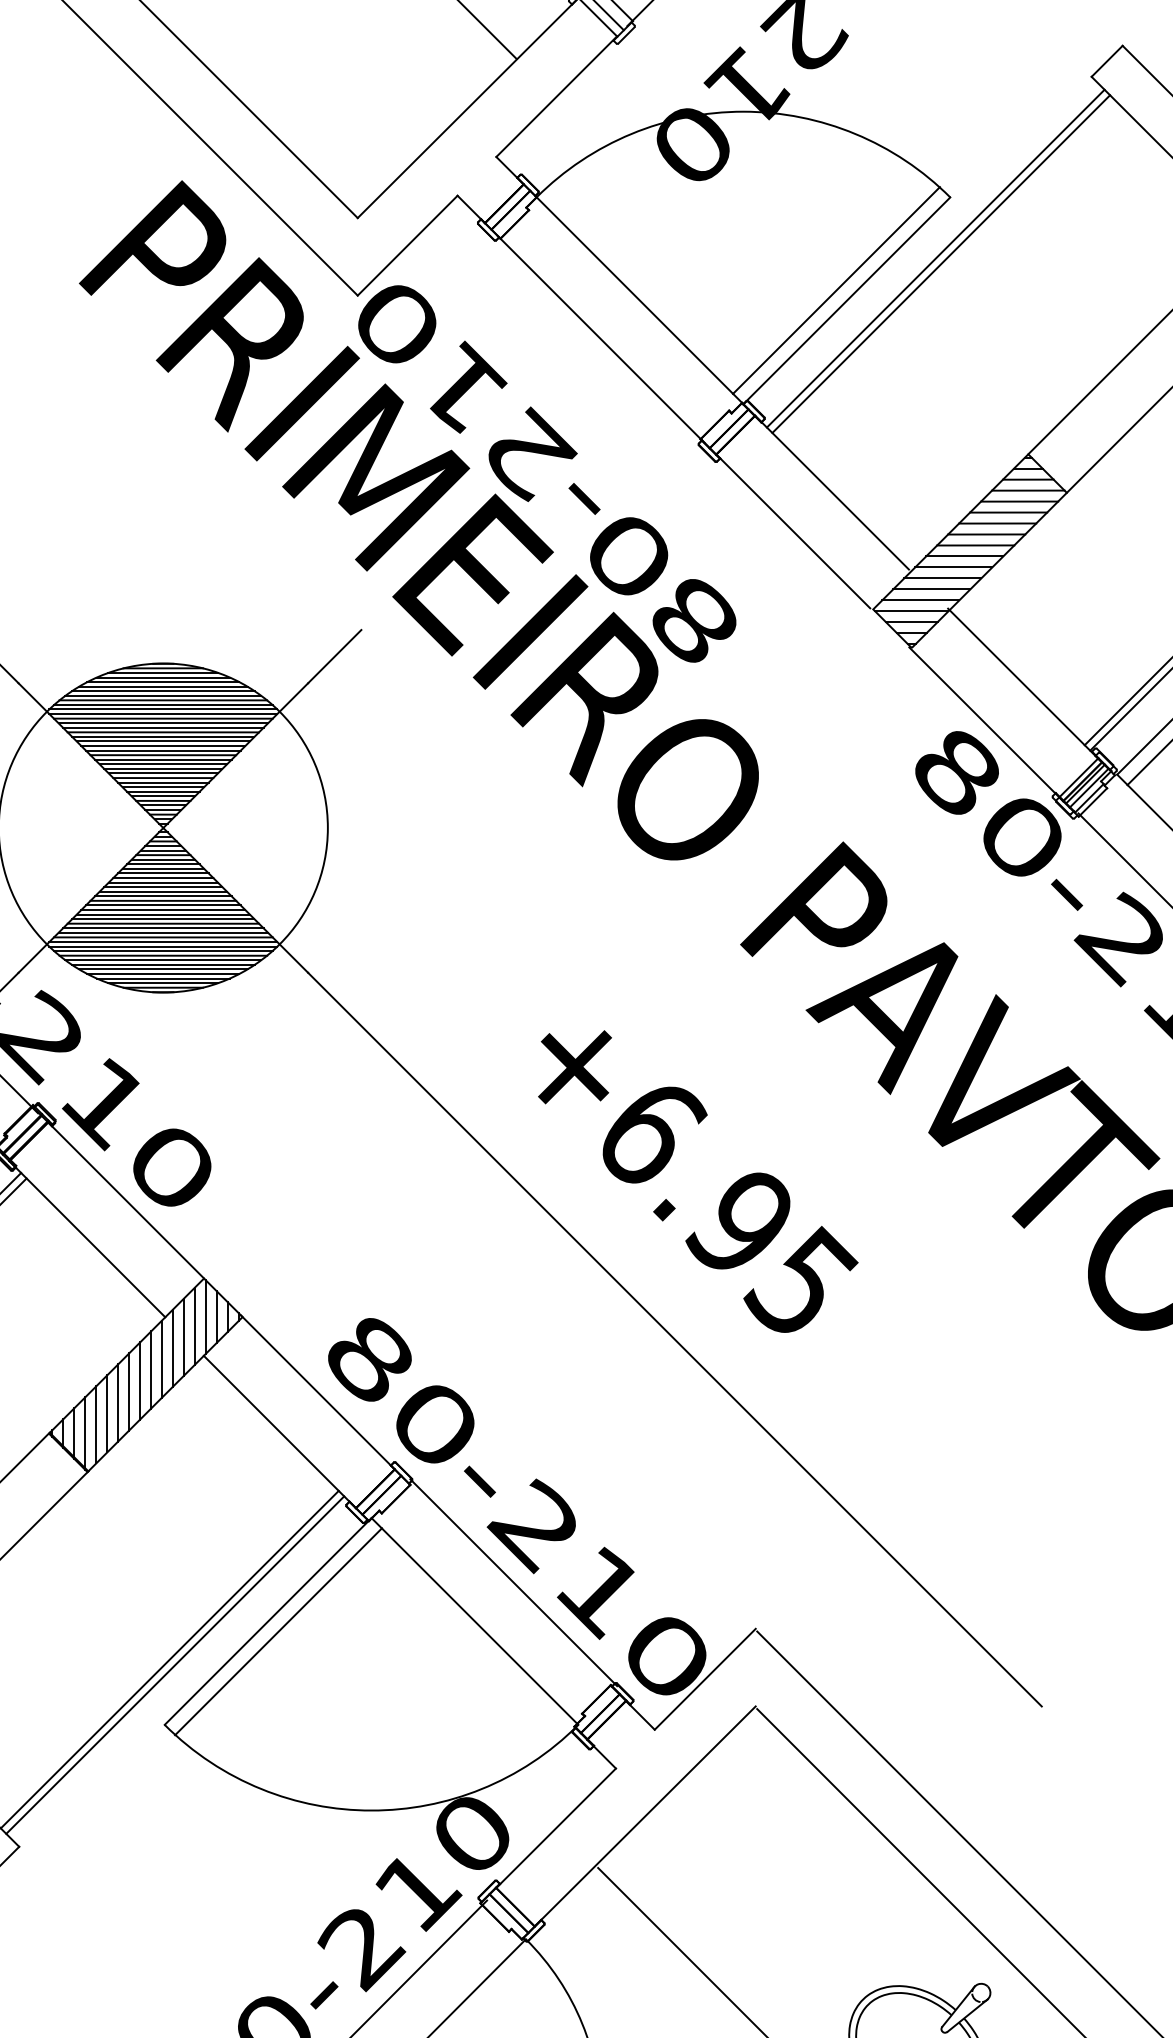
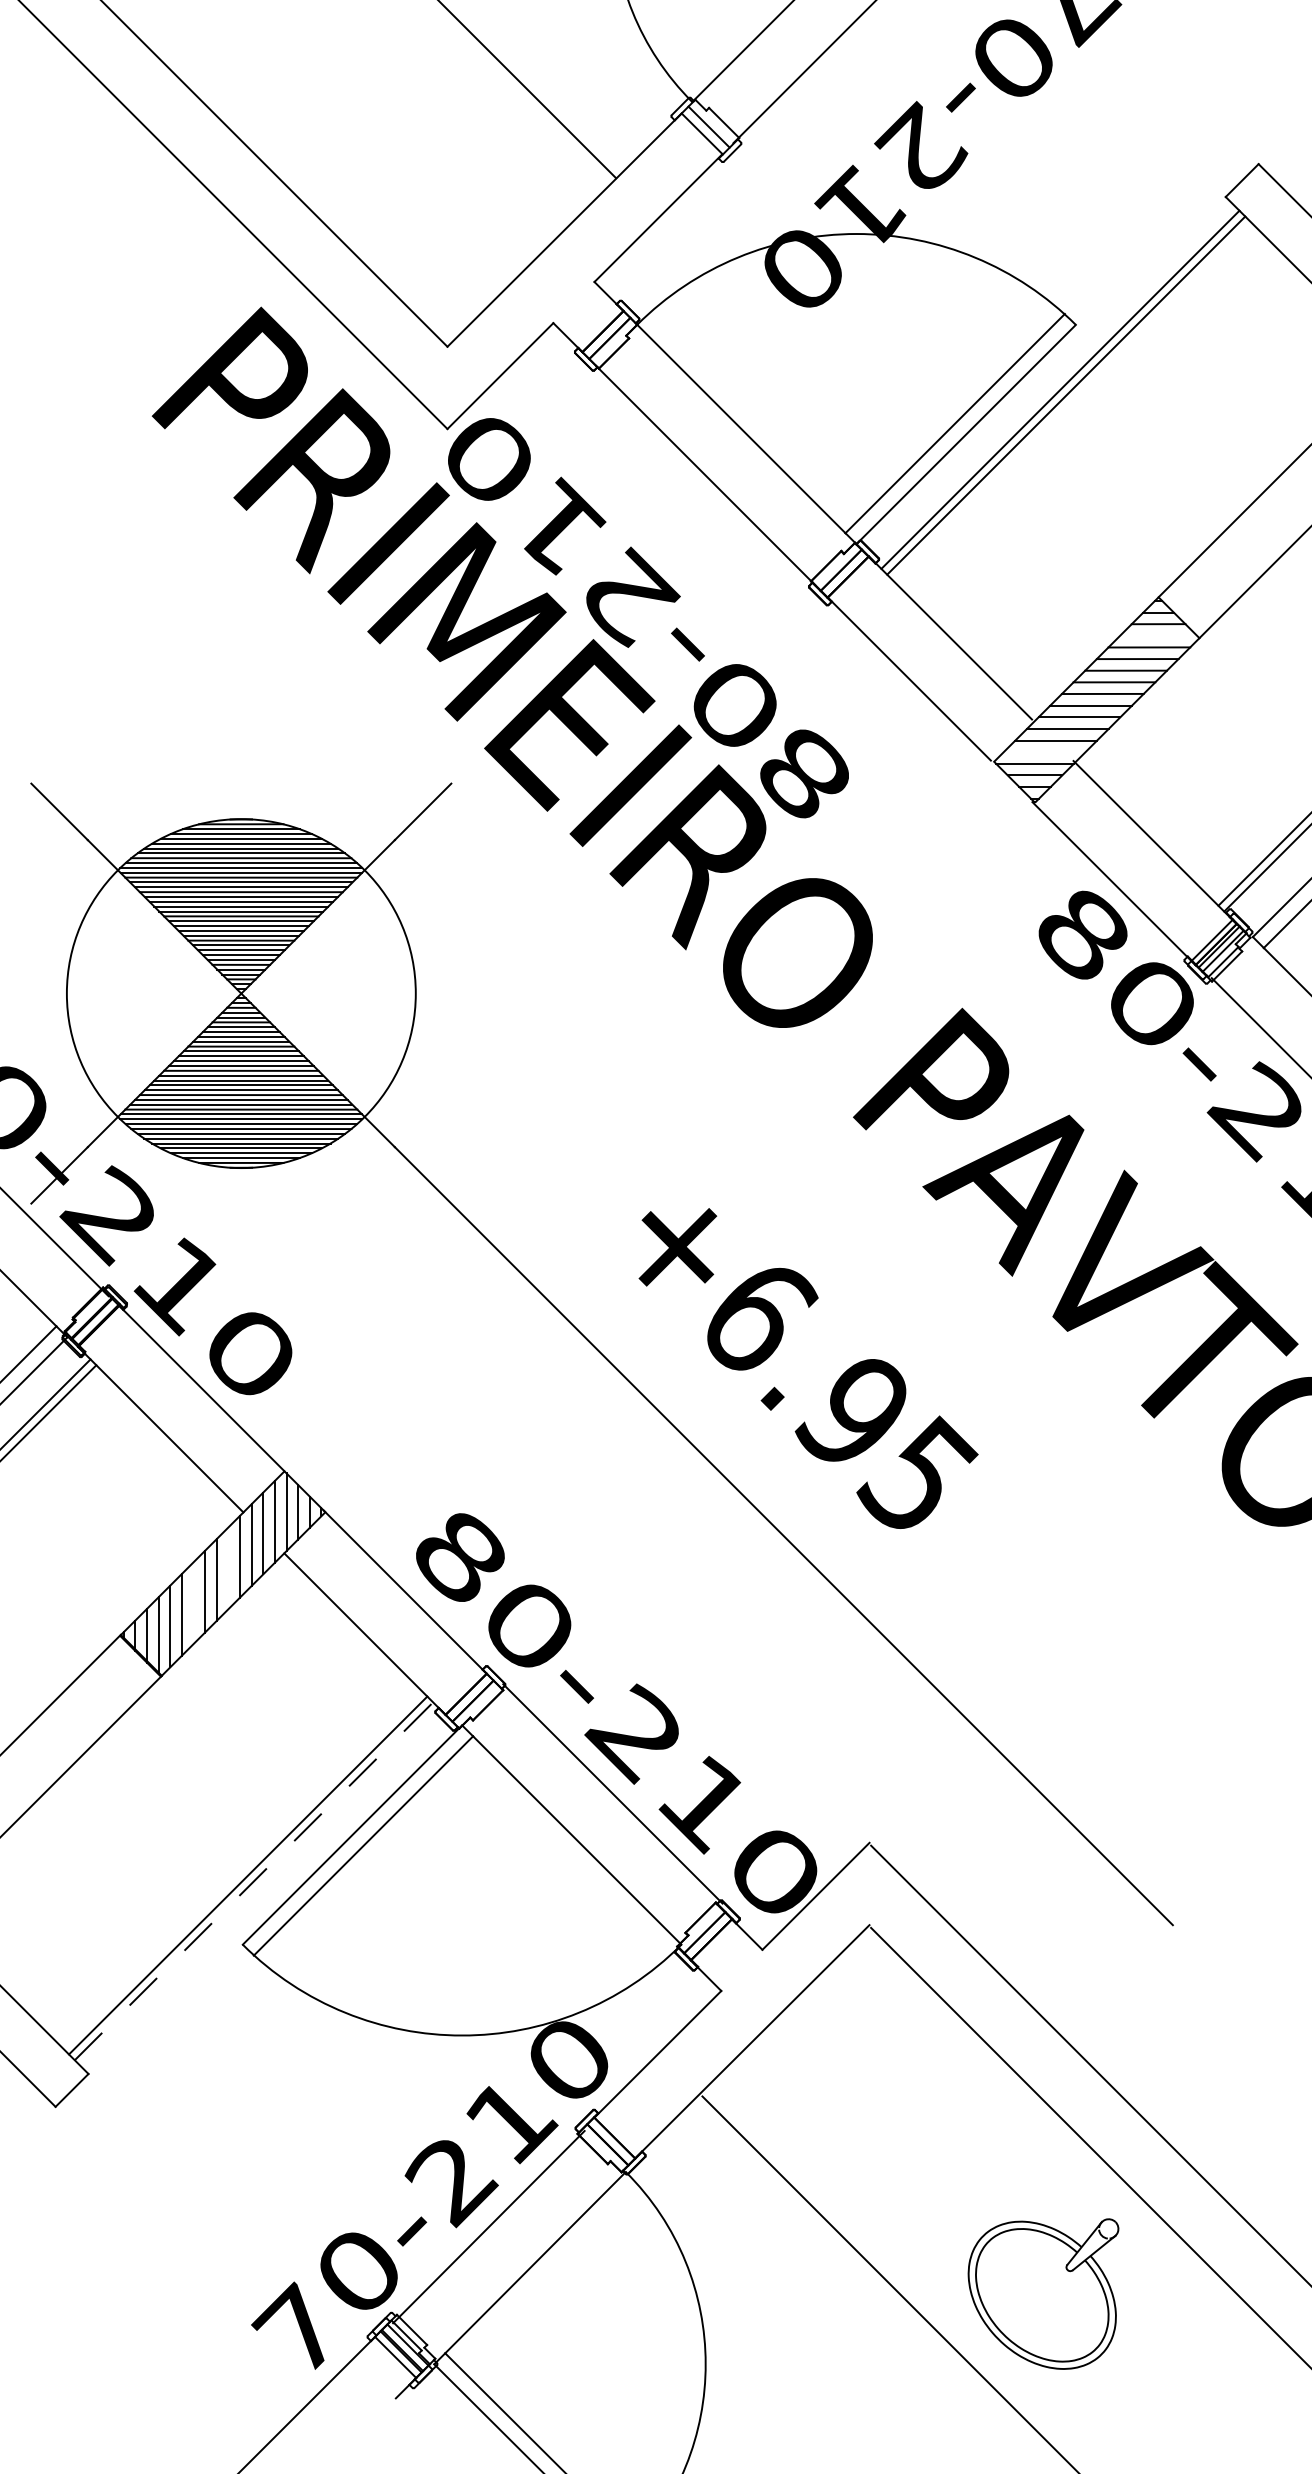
line: (1028, 490) -> (1158, 635), removed
line: (920, 600) -> (1044, 752), removed
line: (151, 1370) -> (228, 1568), removed
line: (118, 1403) -> (193, 1603), removed
line: (175, 1664) -> (254, 1880), solid -> dashed

